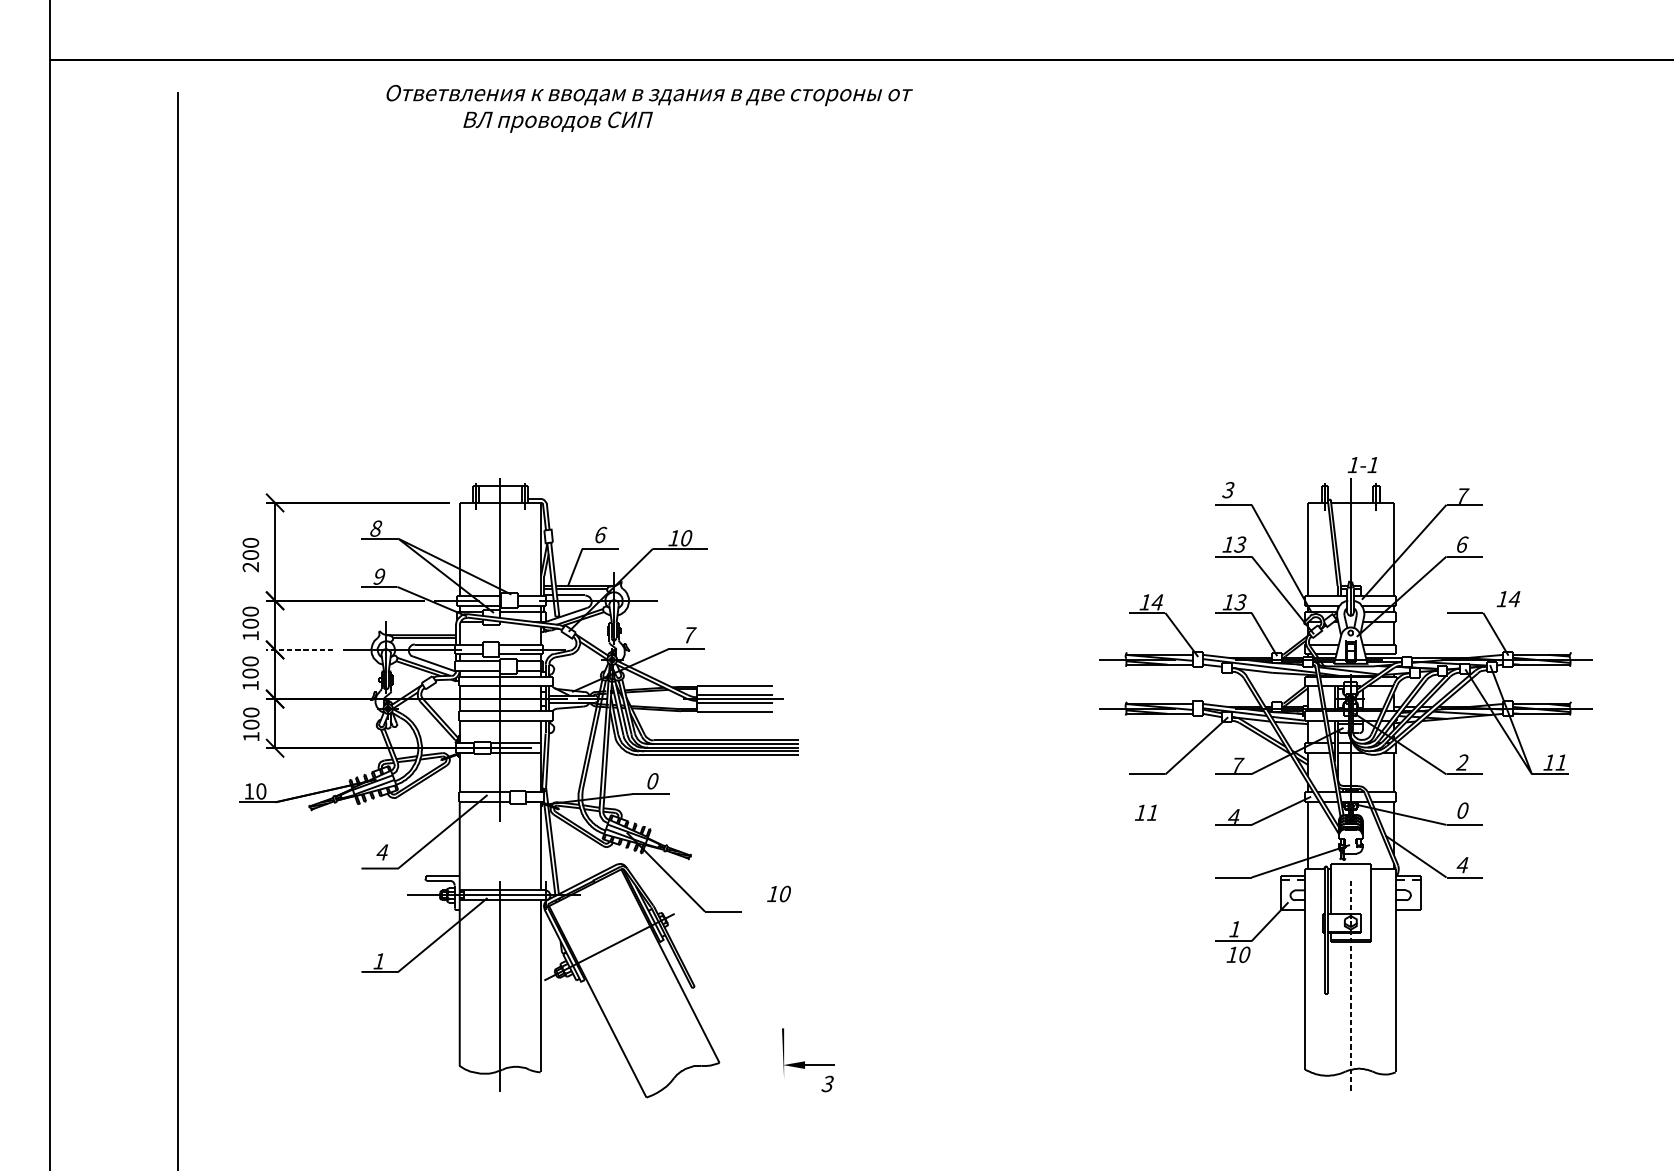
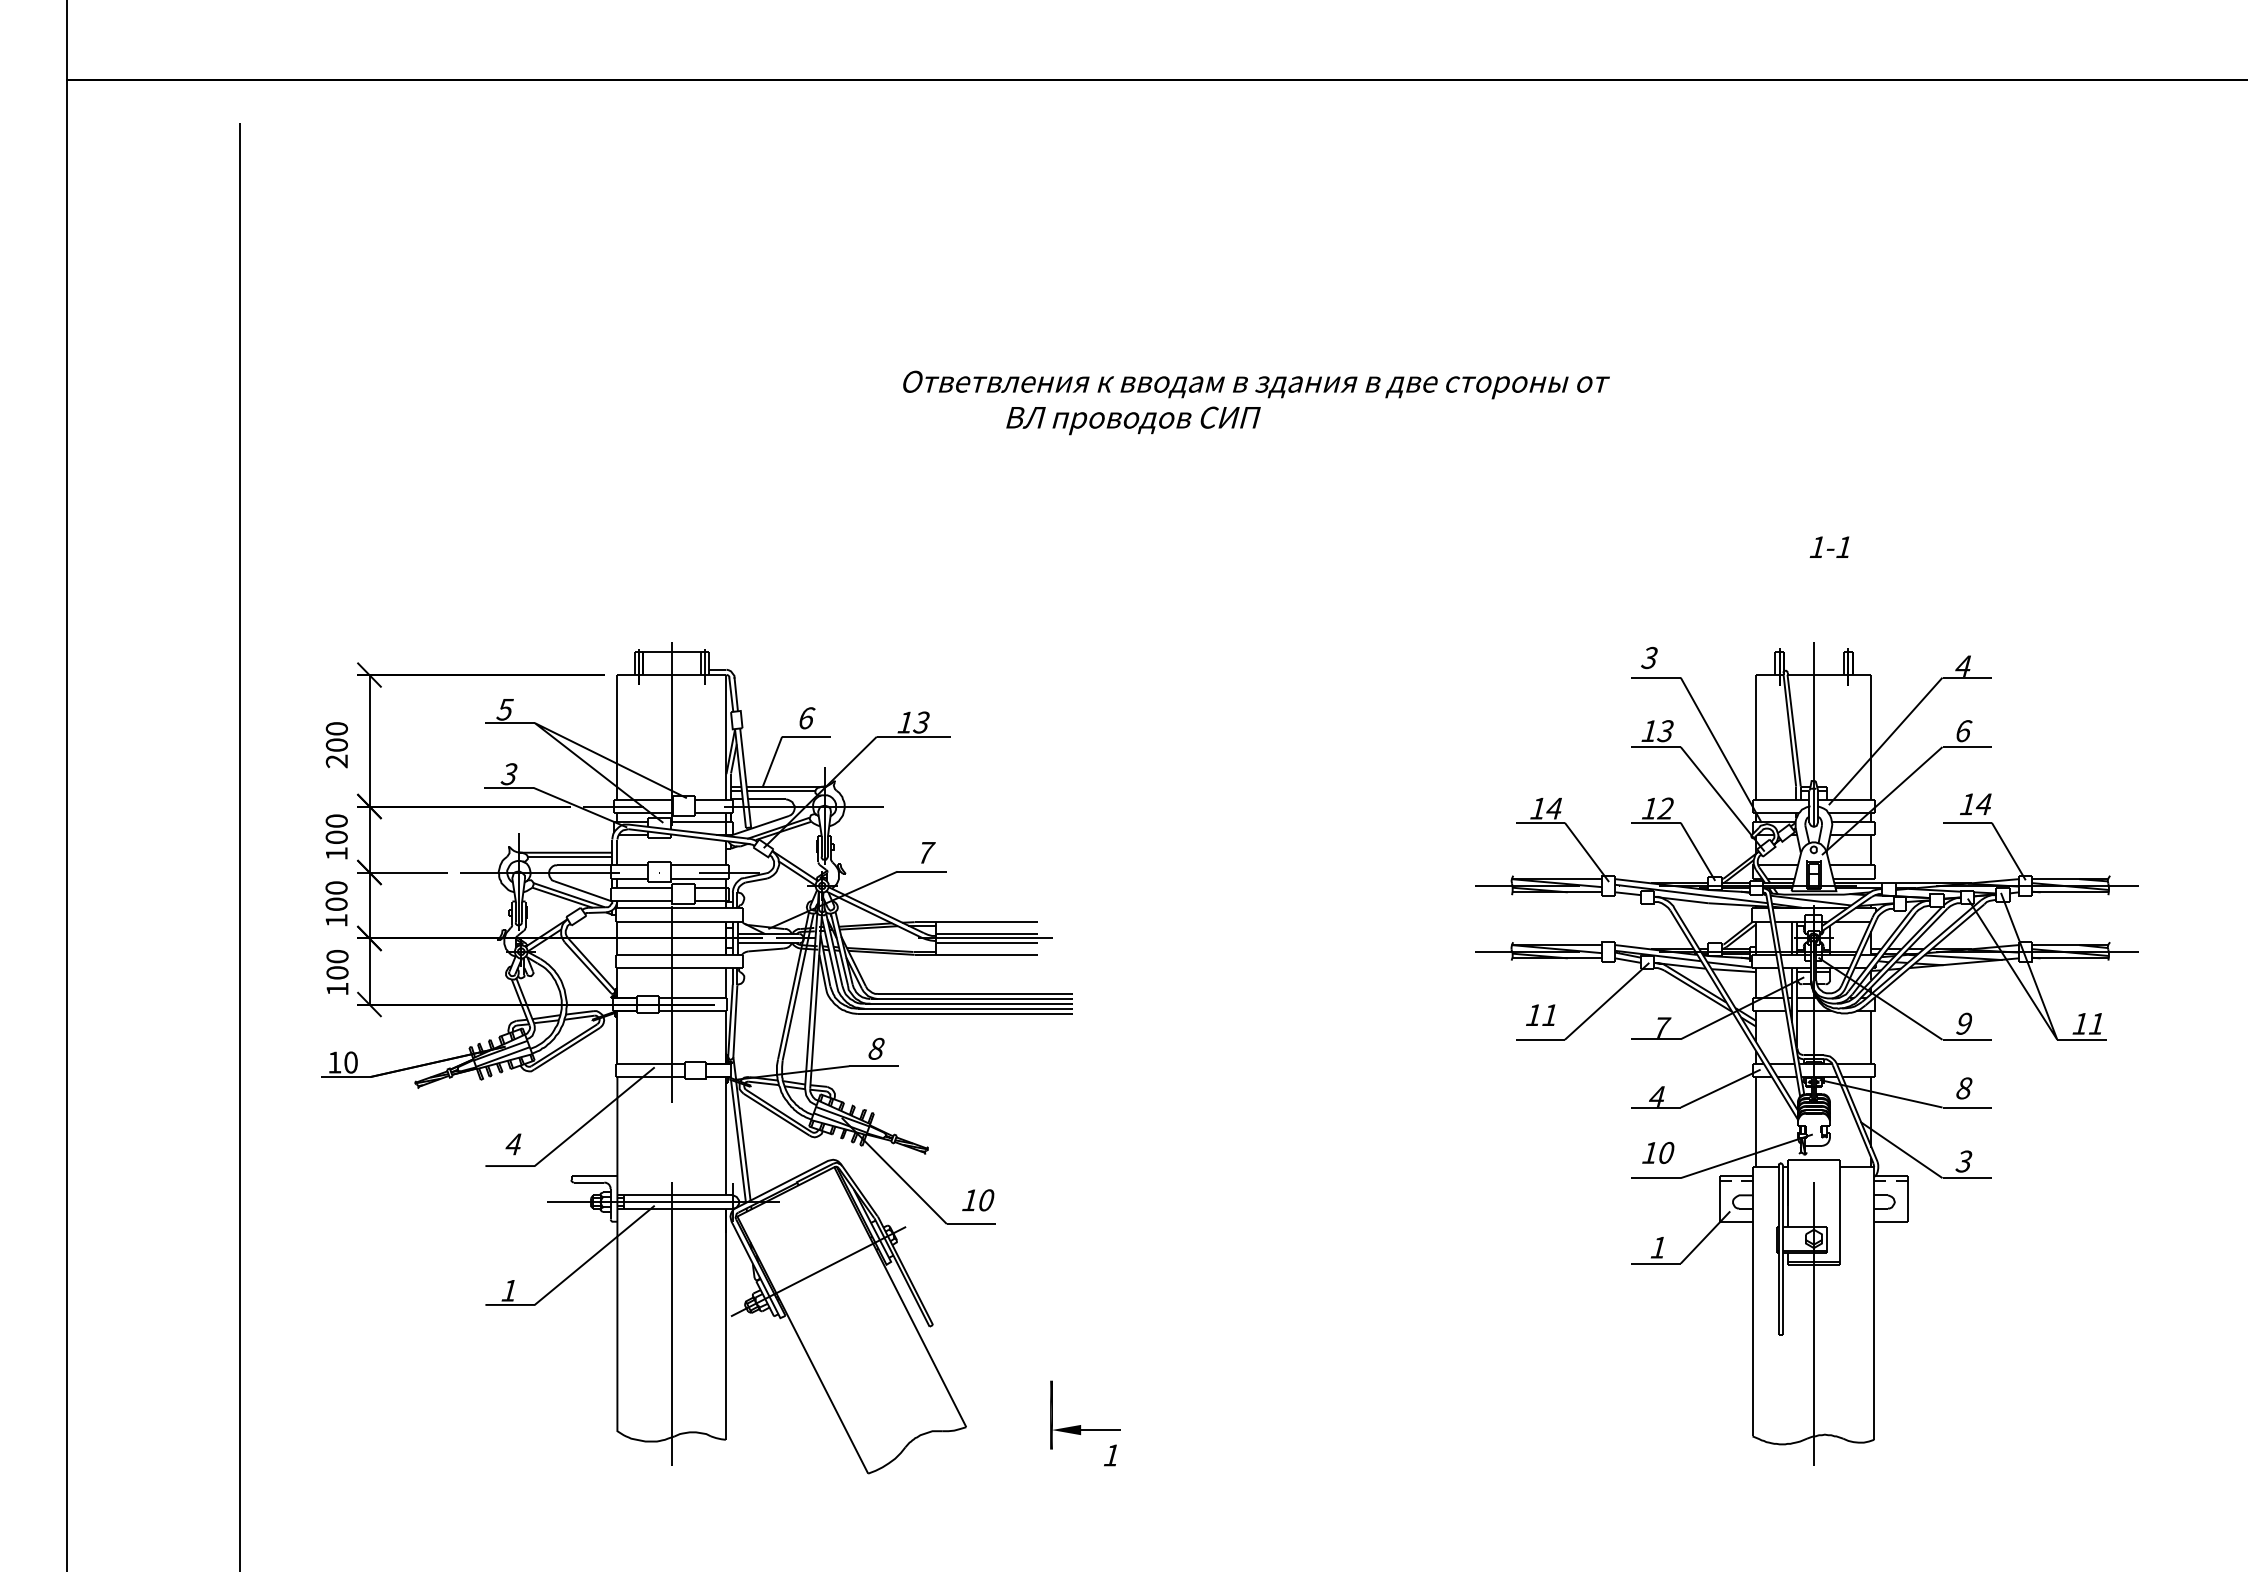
text: (649, 108) -> (1256, 402), moved
text: (1362, 464) -> (1829, 546), moved
text: (1462, 495) -> (1964, 665), 7 -> 4
text: (375, 528) -> (504, 709), 8 -> 5
text: (686, 538) -> (921, 722), 10 -> 13
text: (378, 576) -> (508, 774), 9 -> 3
text: (1508, 598) -> (1975, 803), moved
text: (1240, 602) -> (1665, 808), 13 -> 12
line: (299, 649) -> (402, 872), dashed -> solid
text: (1462, 762) -> (1963, 1023), 2 -> 9
text: (652, 780) -> (876, 1048), 0 -> 8
text: (1462, 810) -> (1964, 1088), 0 -> 8
text: (1145, 812) -> (1540, 1014), moved
text: (1462, 865) -> (1963, 1161), 4 -> 3
text: (779, 894) -> (978, 1200), moved
text: (1238, 954) -> (1658, 1152), moved
line: (1350, 986) -> (1813, 1324), dashed -> solid
fill: (783, 1053) -> (1051, 1414), added
text: (827, 1084) -> (1111, 1455), 3 -> 1

